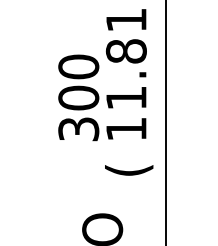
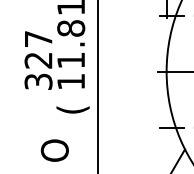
text: (78, 82) -> (38, 49), 300 -> 327

